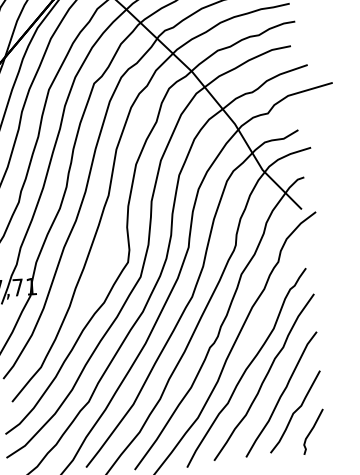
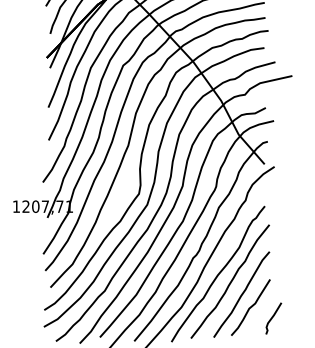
curve: (313, 430) -> (273, 317), moved

